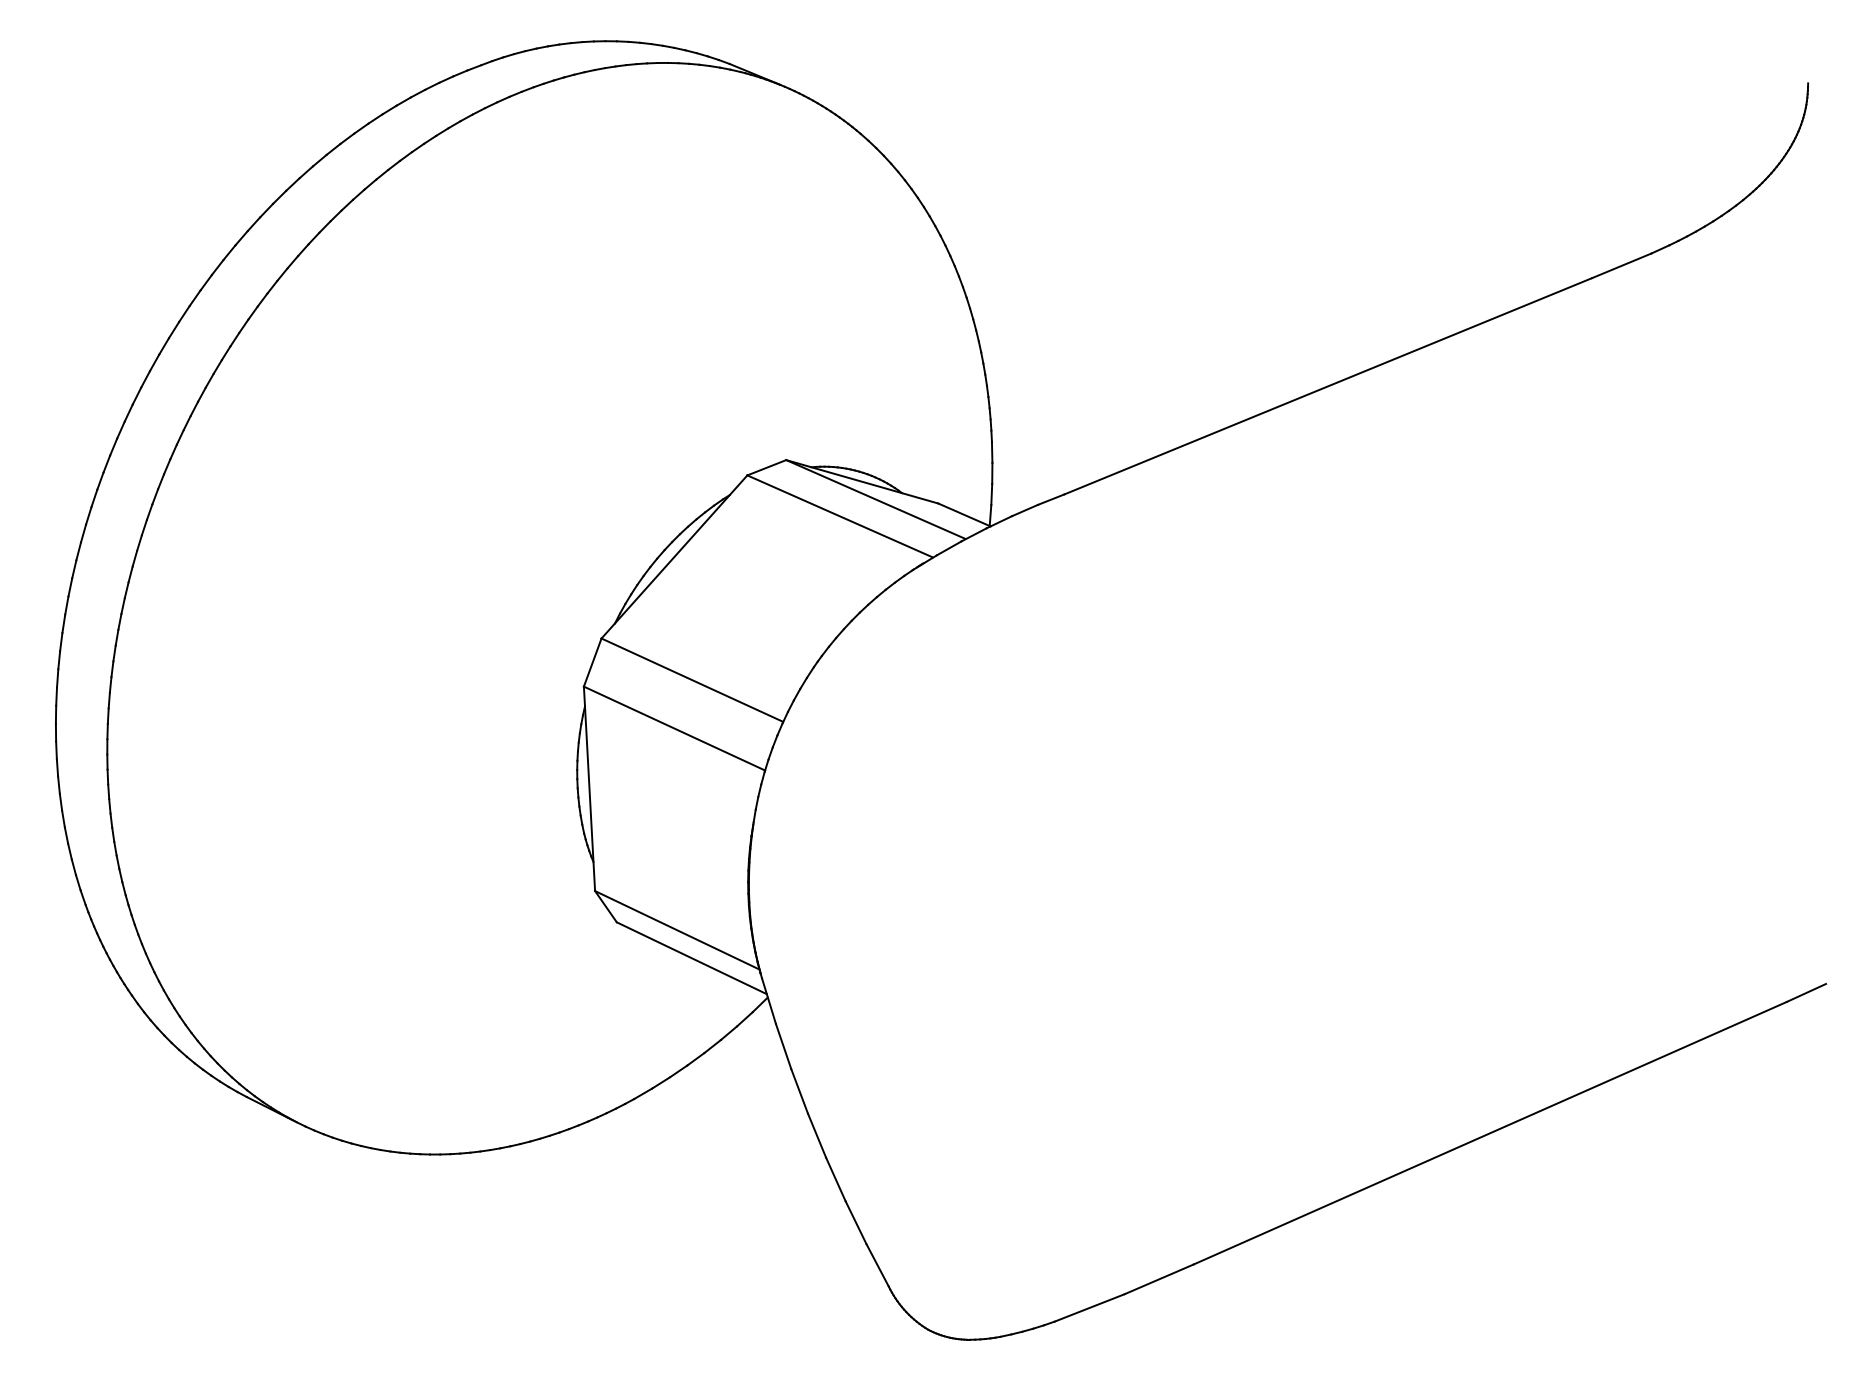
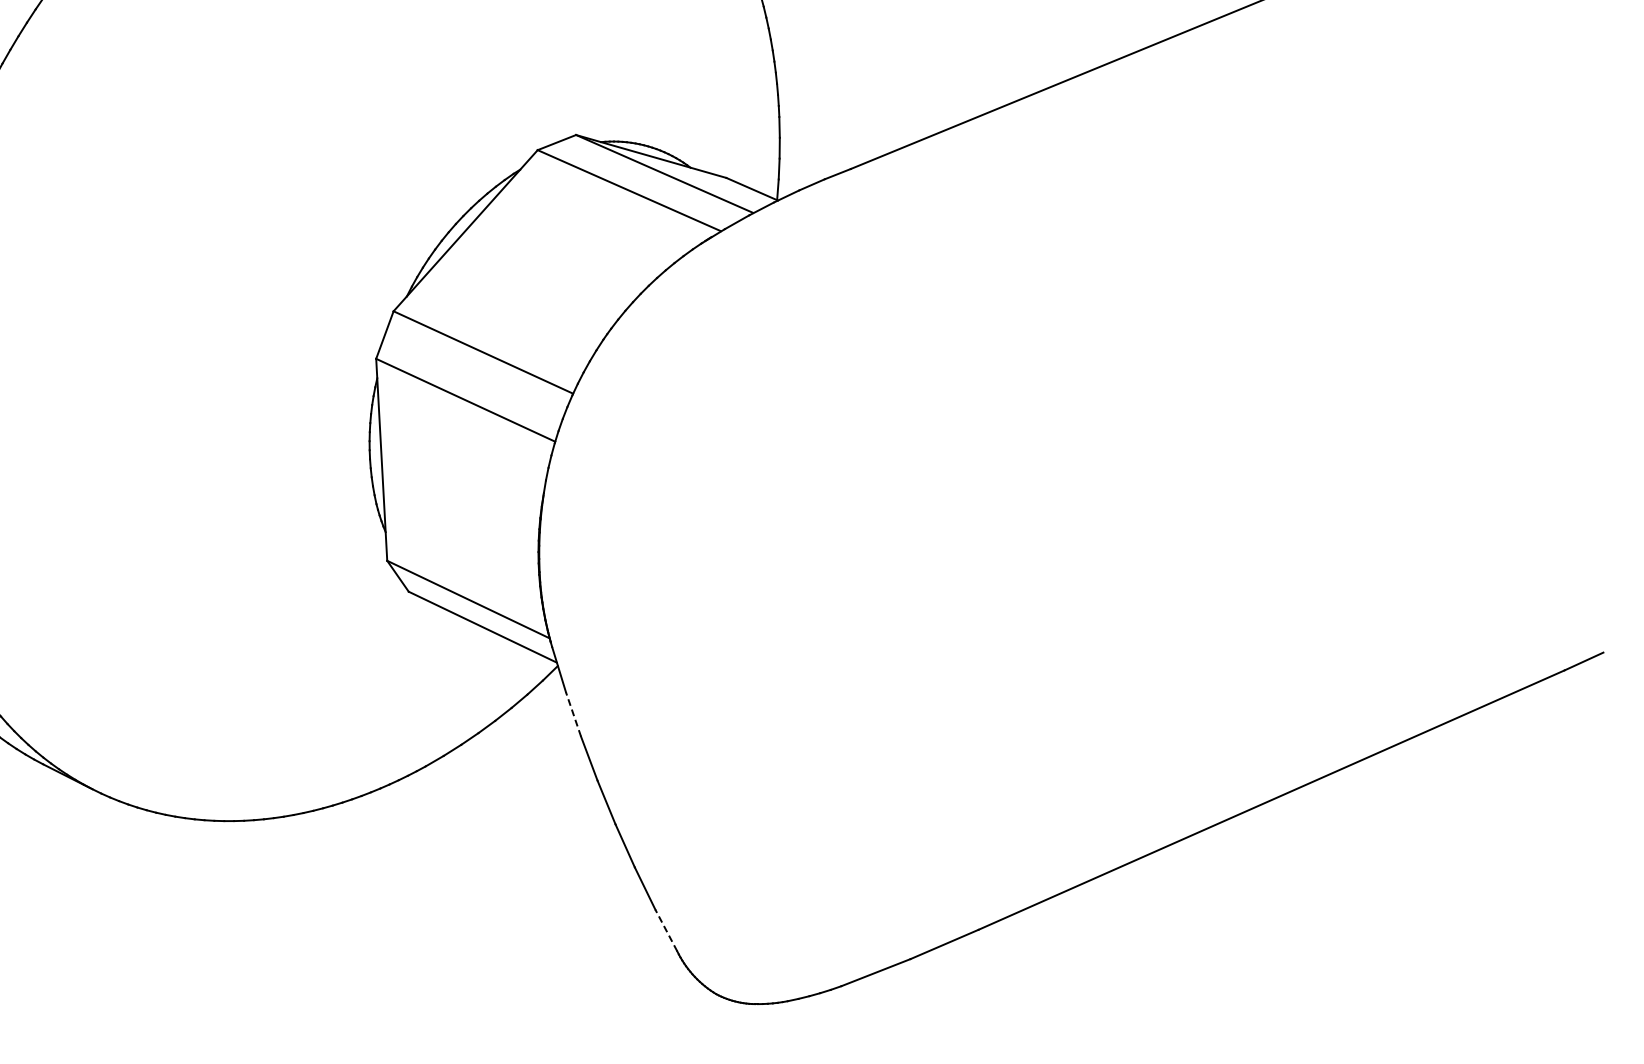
line: (783, 1046) -> (573, 714), solid -> dashed
line: (877, 1265) -> (666, 930), solid -> dashed

